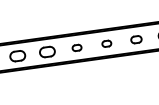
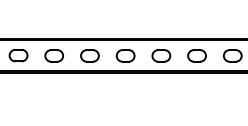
part: (135, 39) -> (196, 55), size x1.43
part: (106, 43) -> (161, 55), size x1.67
part: (76, 47) -> (125, 55), size x1.67

